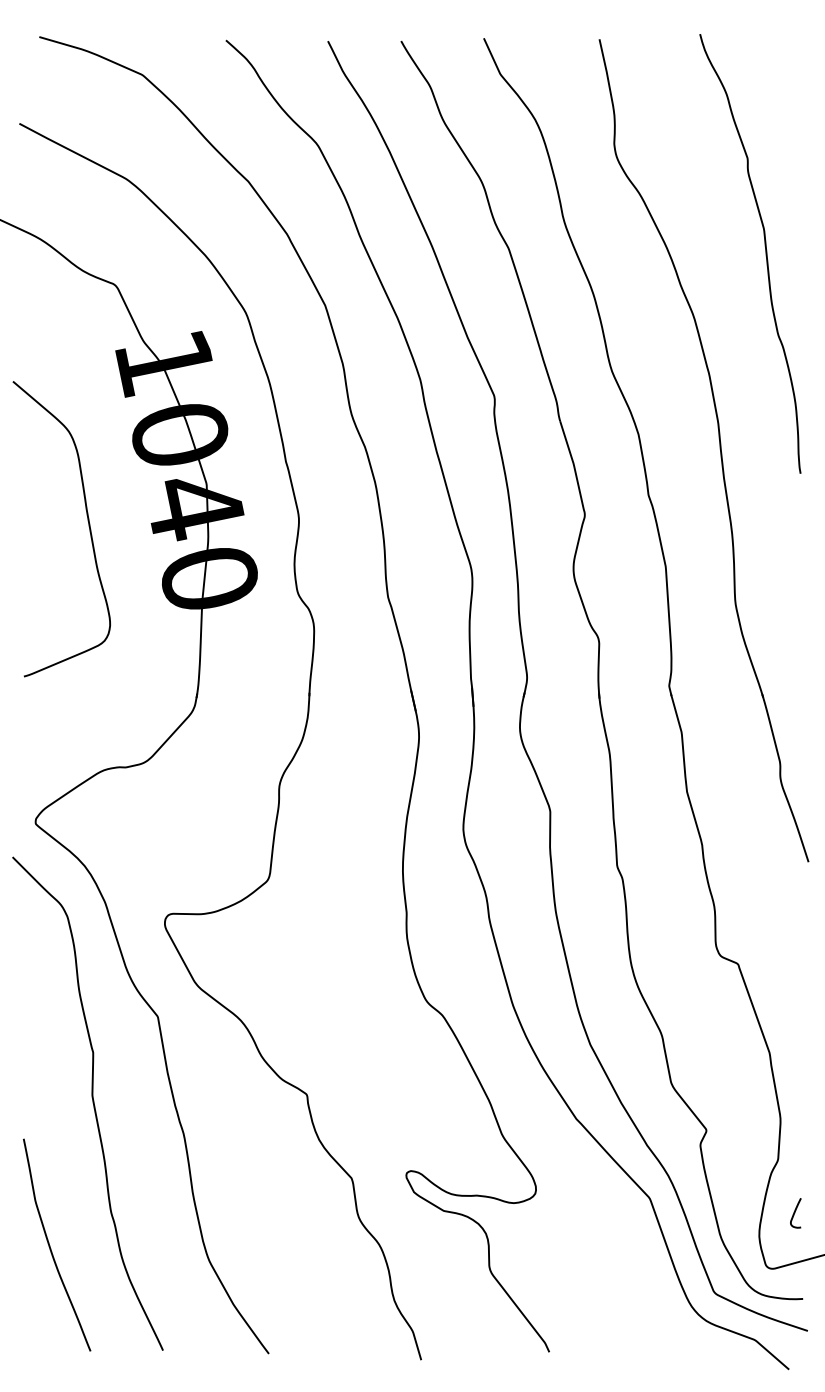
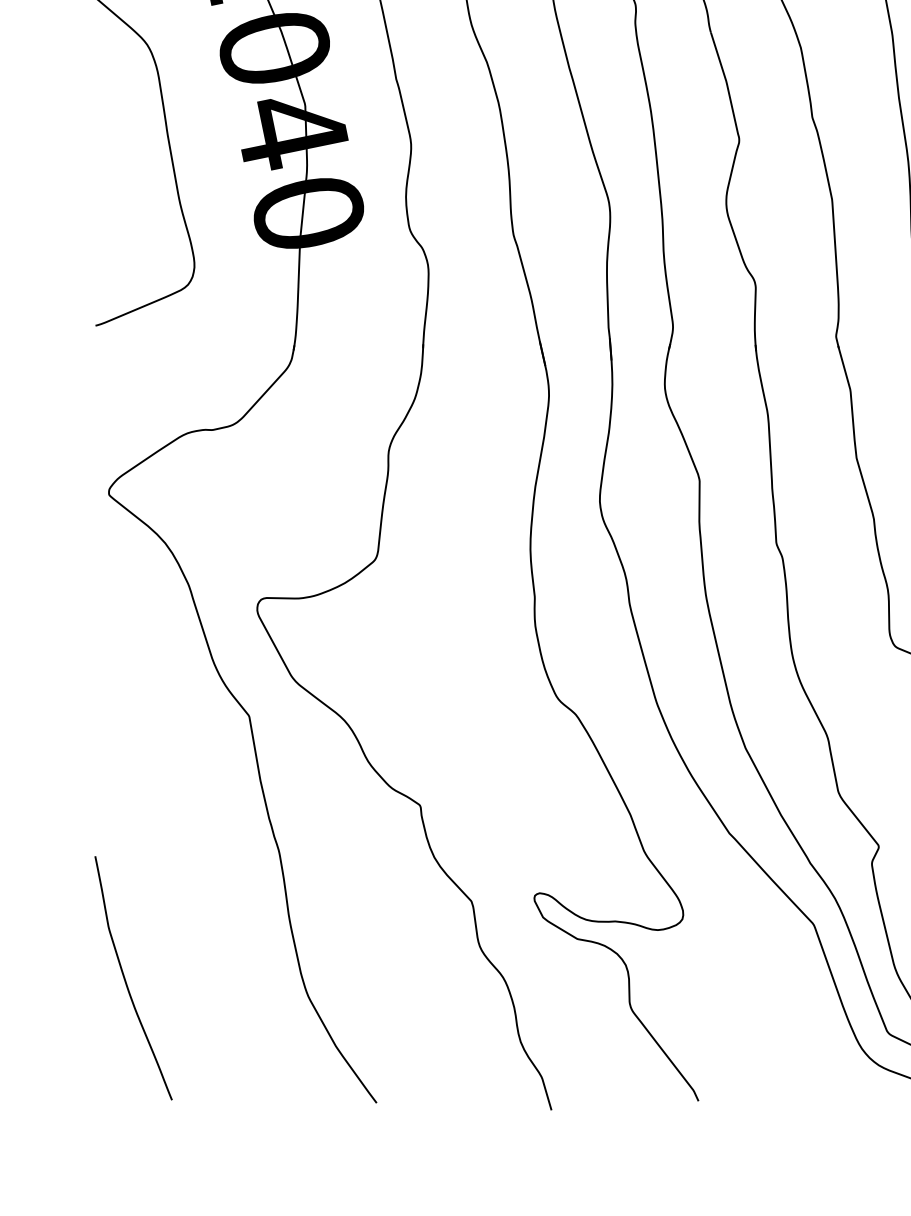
curve: (92, 1103) -> (174, 815), removed

